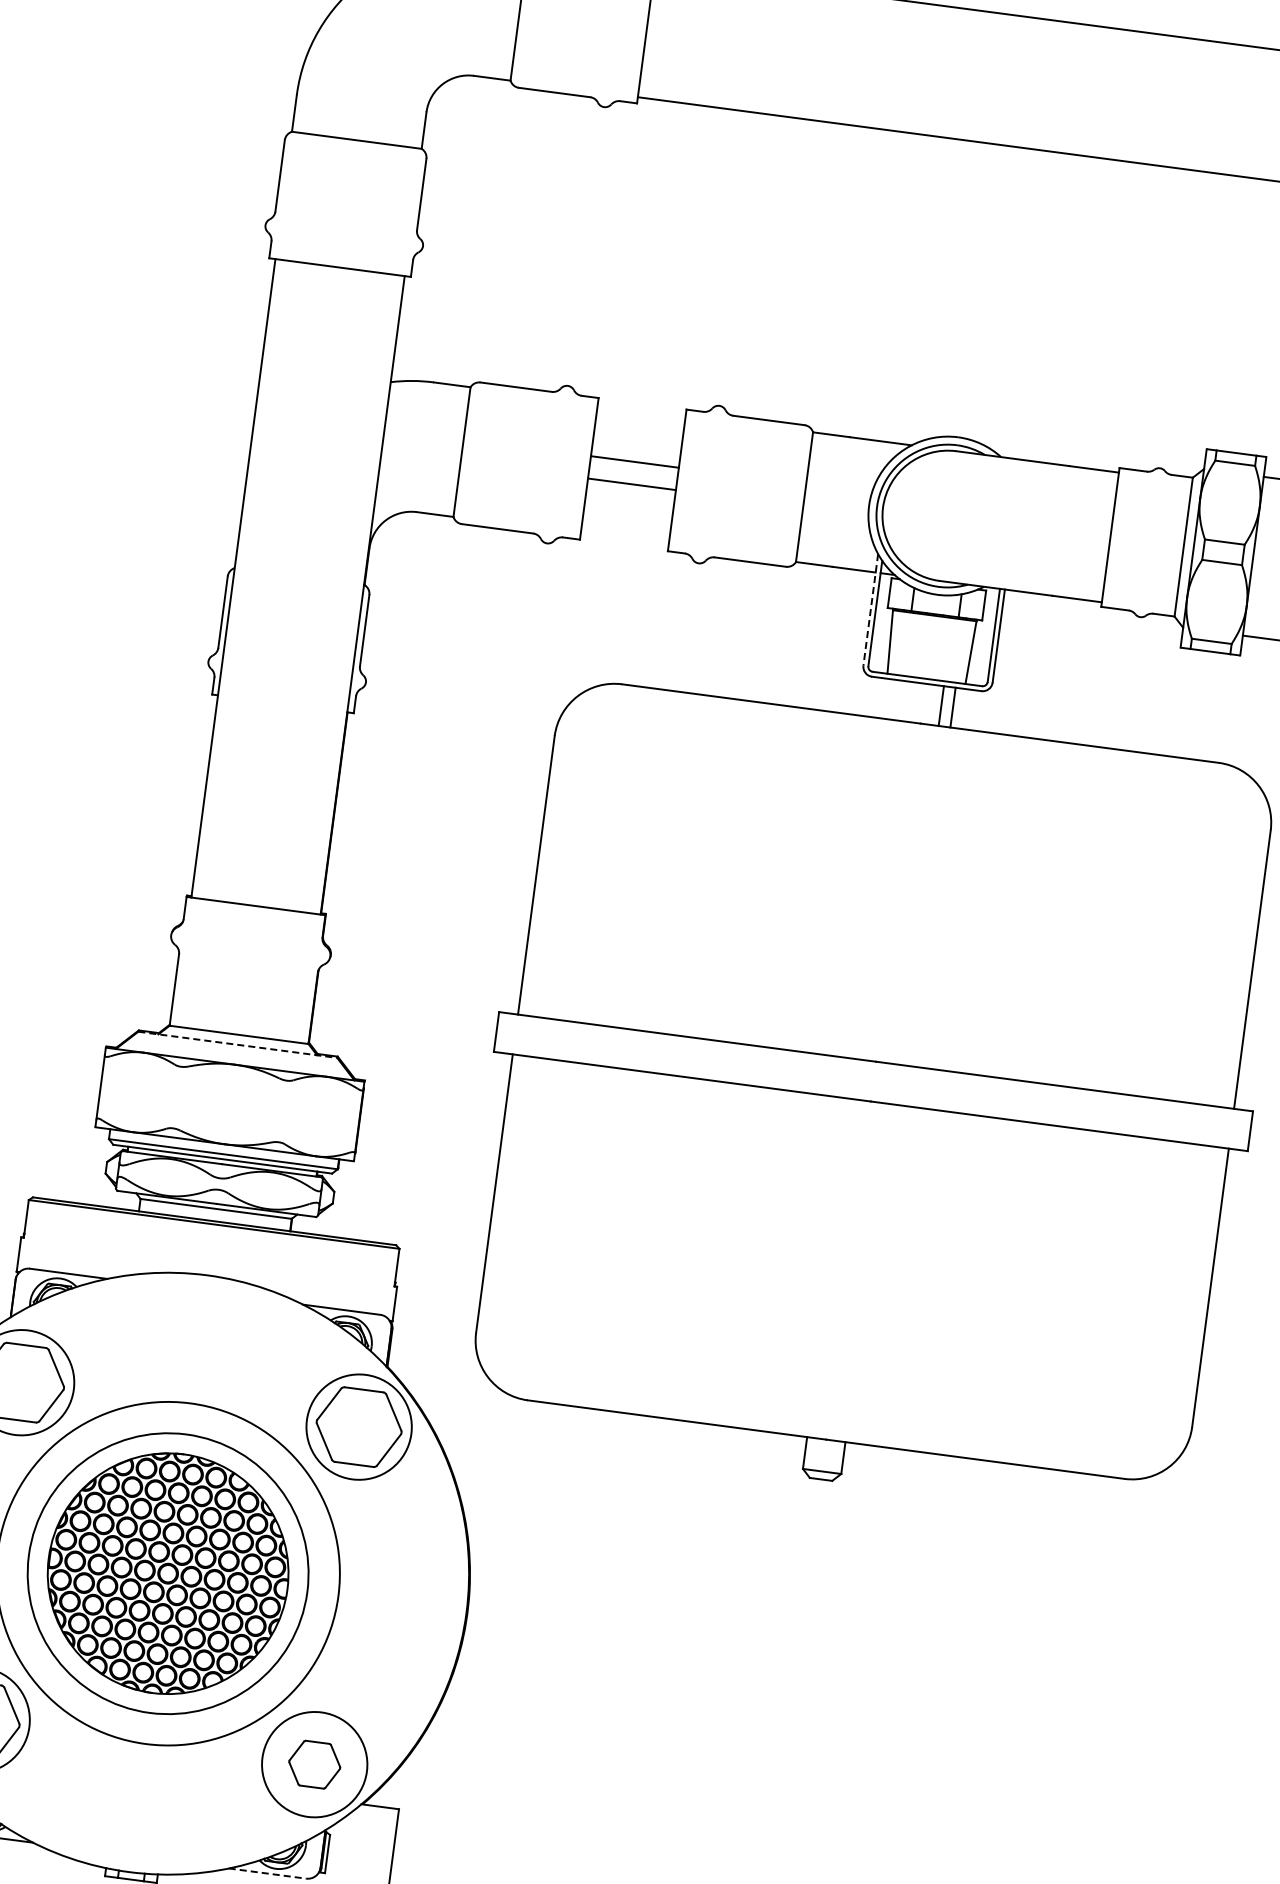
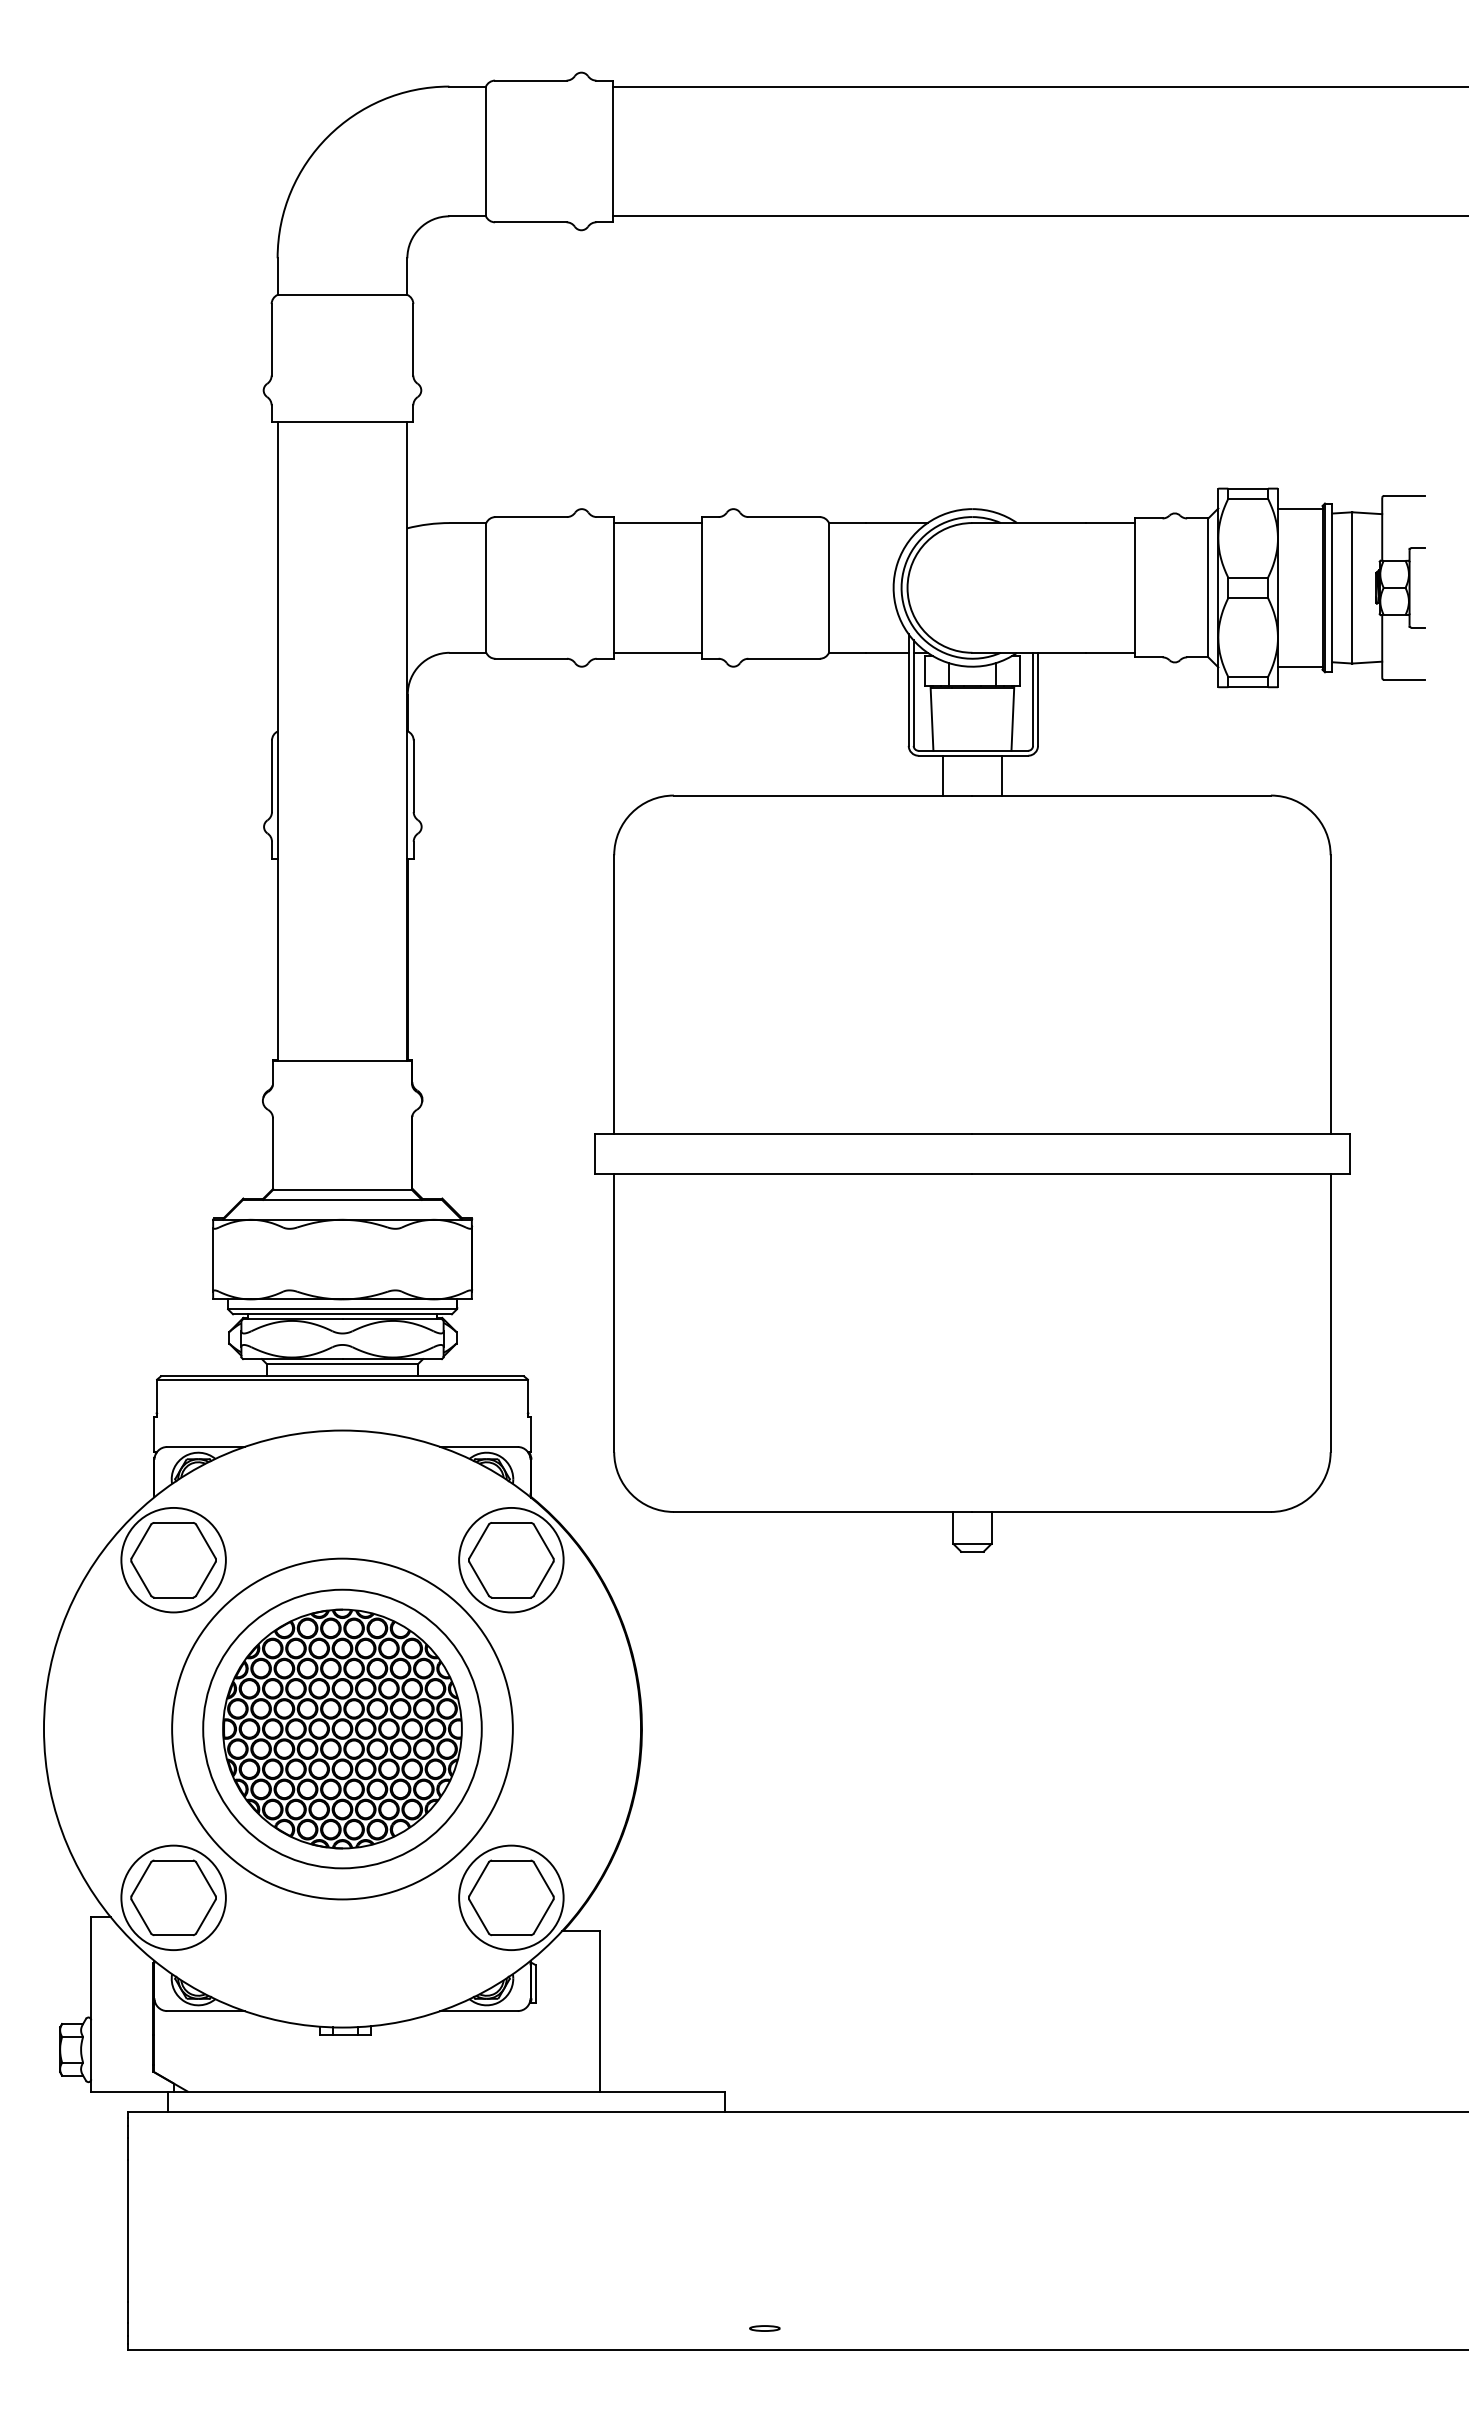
line: (634, 462) -> (657, 523), moved
line: (631, 484) -> (657, 652), moved
line: (870, 610) -> (908, 690), dashed -> solid
line: (941, 705) -> (942, 775), moved
line: (237, 1044) -> (342, 1199), dashed -> solid
part: (314, 1764) -> (511, 1897), size x1.67
line: (267, 1874) -> (479, 2011), dashed -> solid

